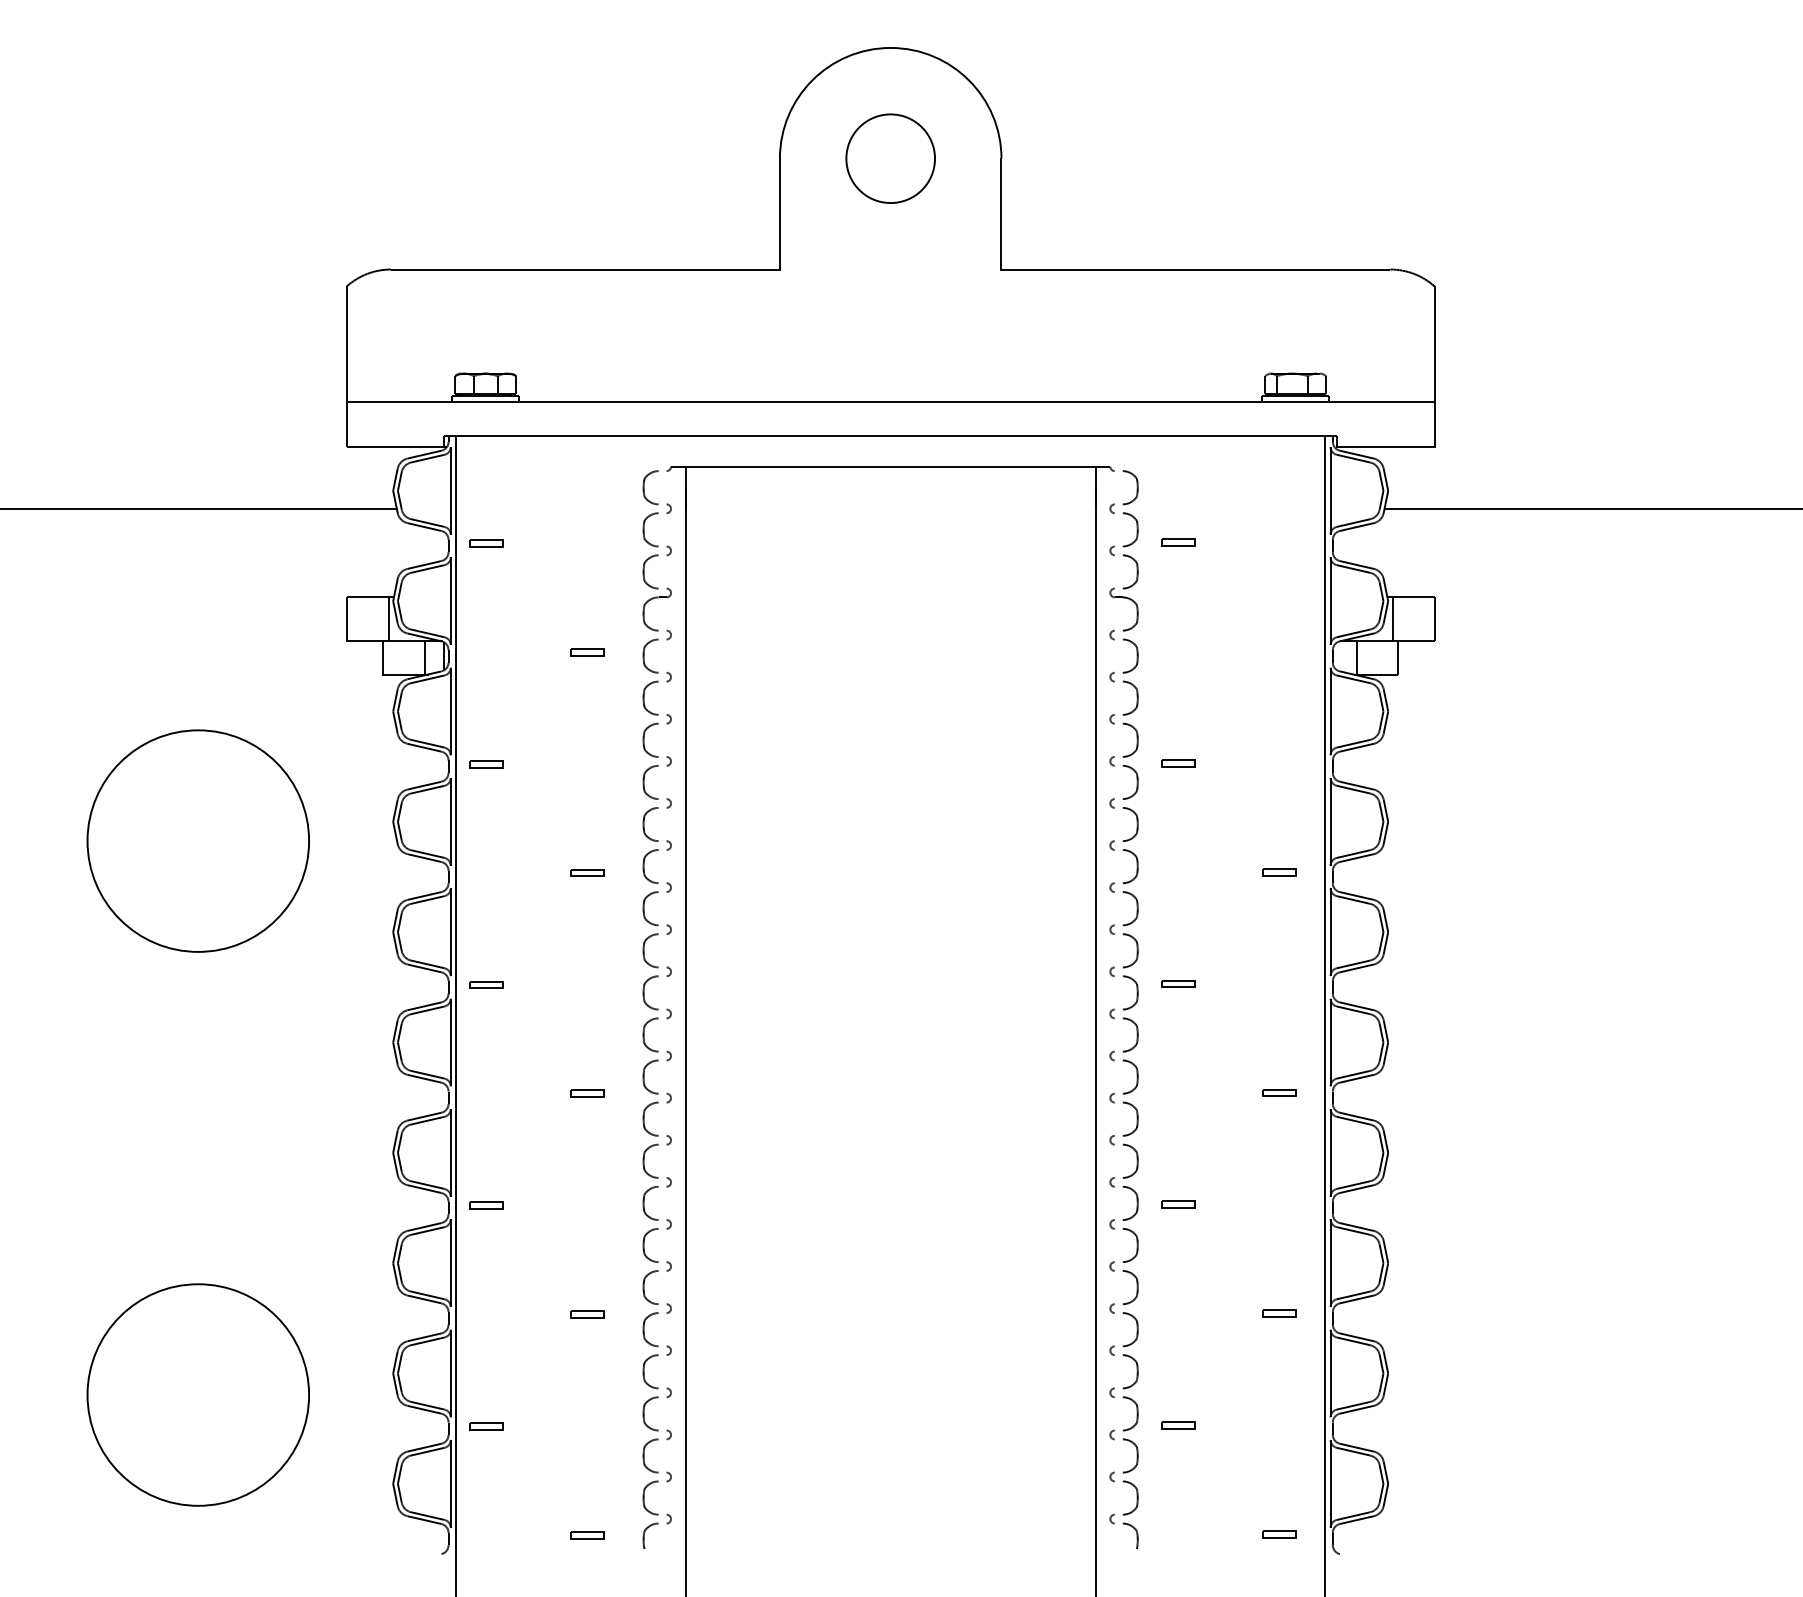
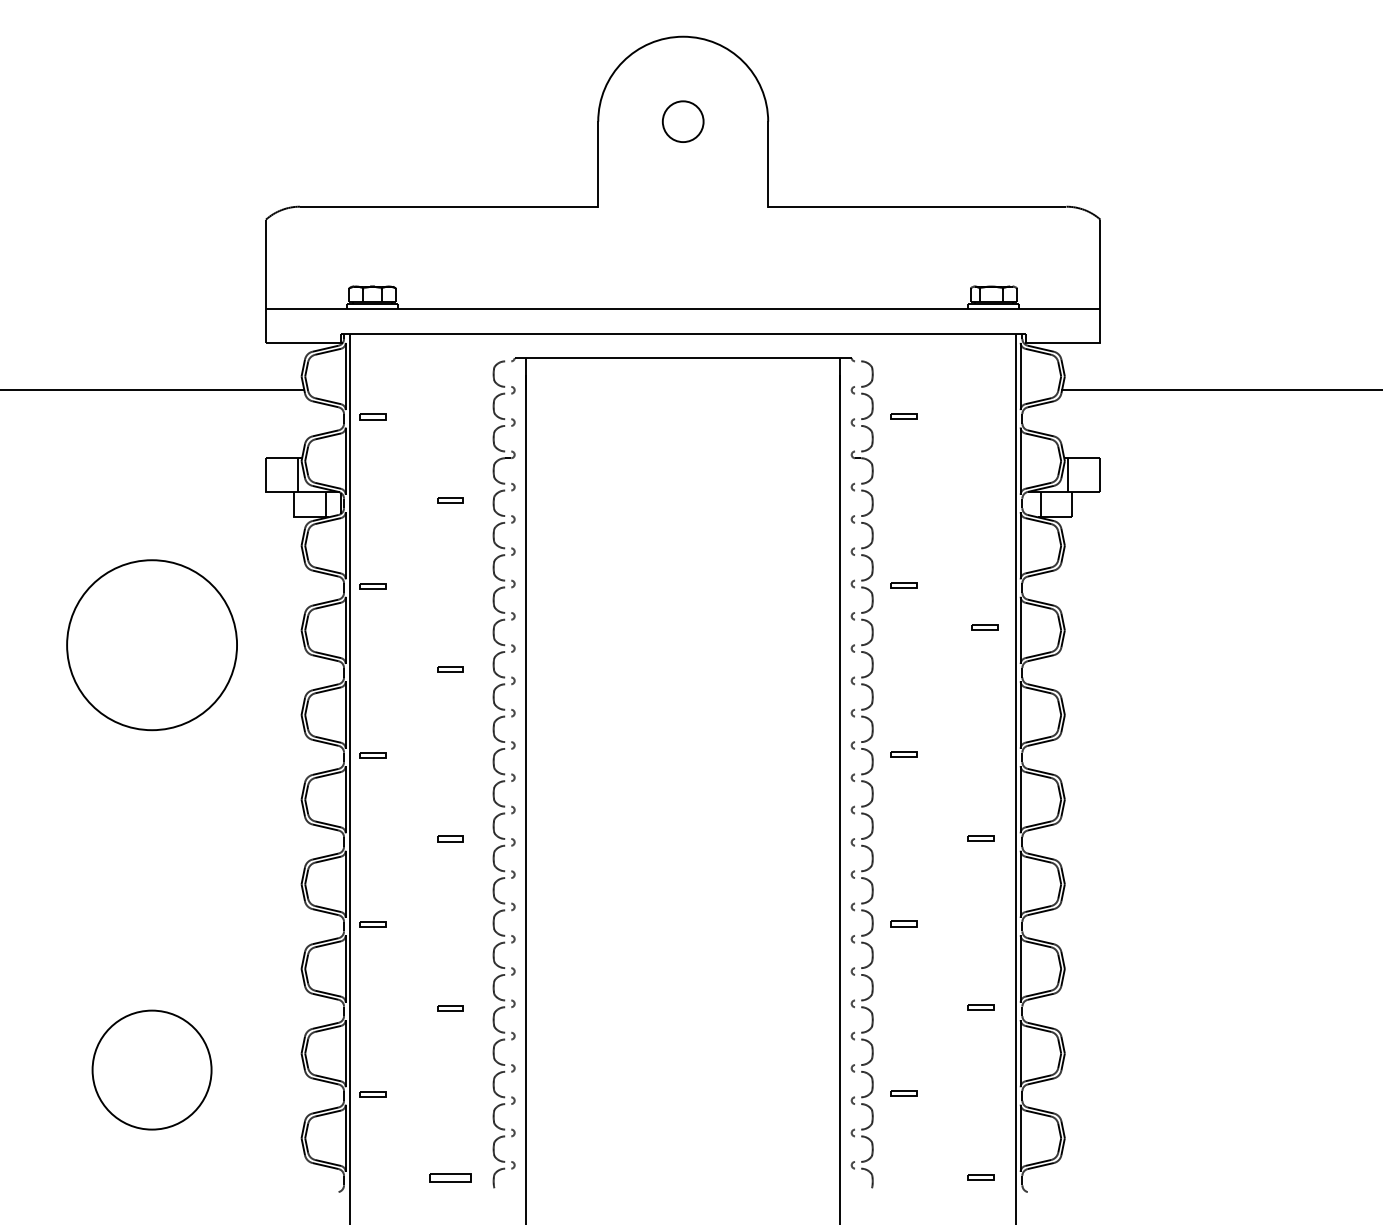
circle: (891, 158) -> (683, 121), size x0.6
part: (1278, 872) -> (984, 627), moved
circle: (198, 1395) -> (152, 1070), size x0.7
part: (587, 1535) -> (450, 1177), size x1.6

